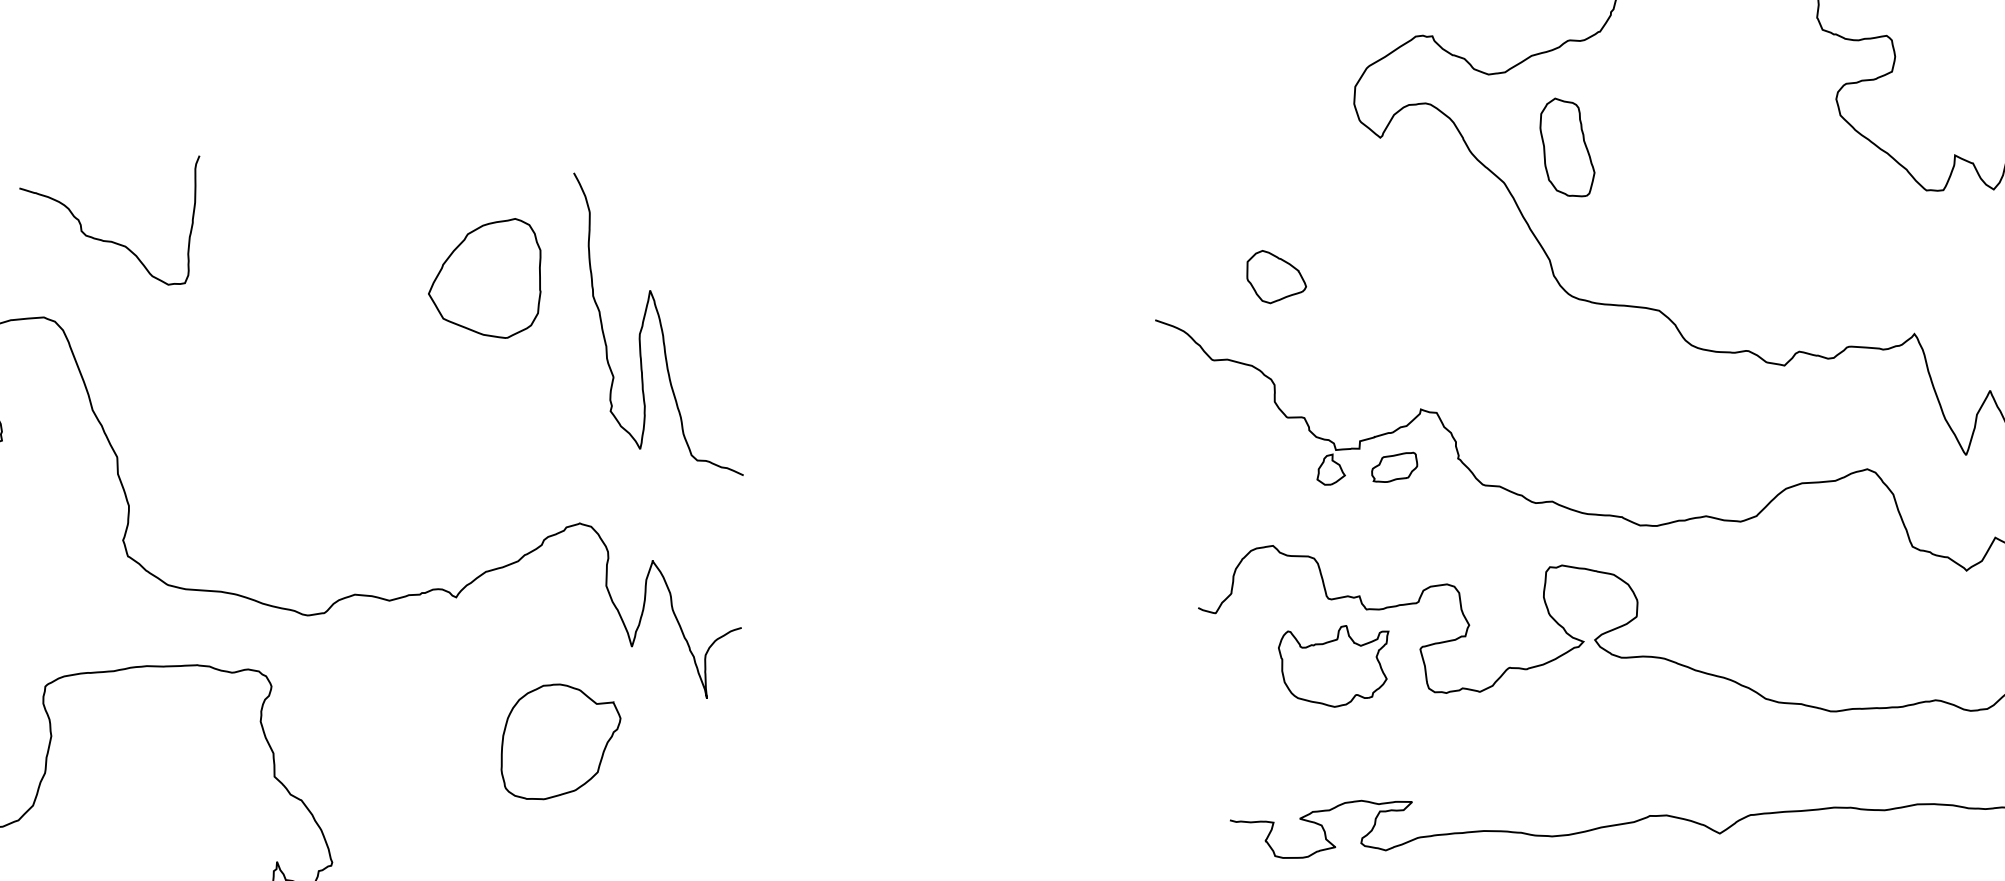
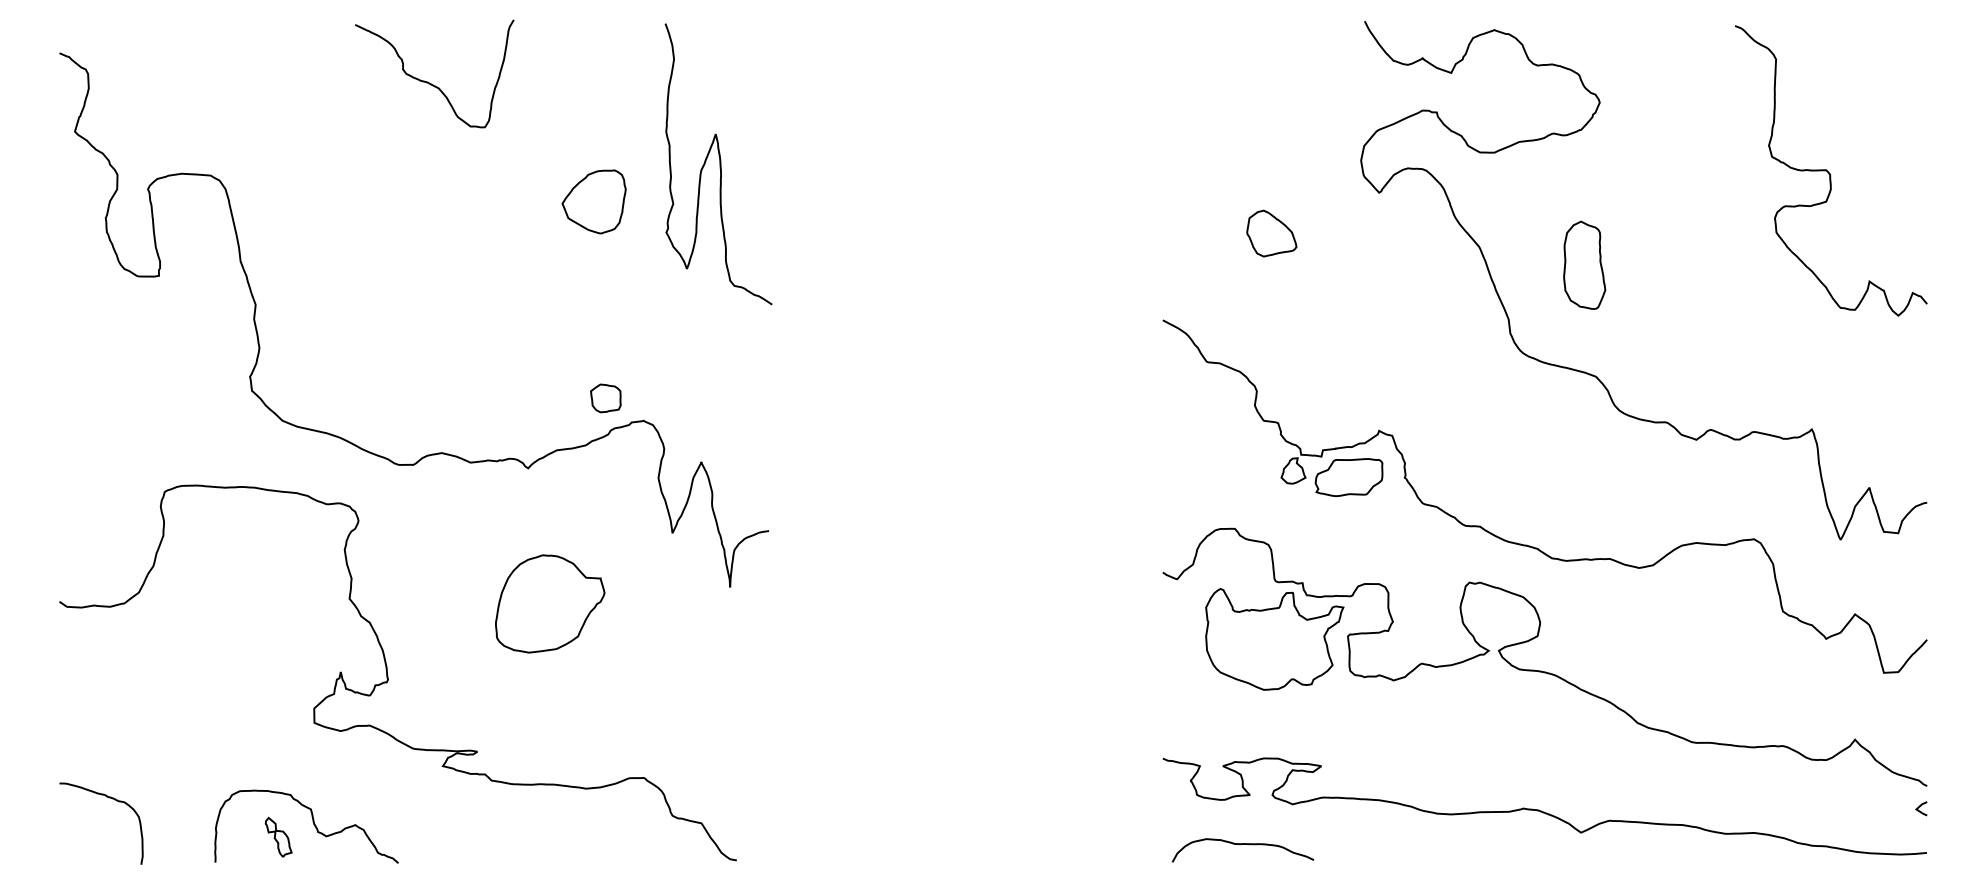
part: (1566, 146) -> (1584, 264), moved
curve: (113, 241) -> (429, 82), moved
part: (1275, 275) -> (1271, 233), moved
part: (485, 281) -> (593, 201), size x0.62
curve: (659, 324) -> (719, 164), moved
part: (1393, 467) -> (1348, 477), size x1.67
part: (532, 504) -> (605, 398), added
part: (1337, 665) -> (1274, 639), size x1.43
part: (560, 739) -> (550, 603), moved

